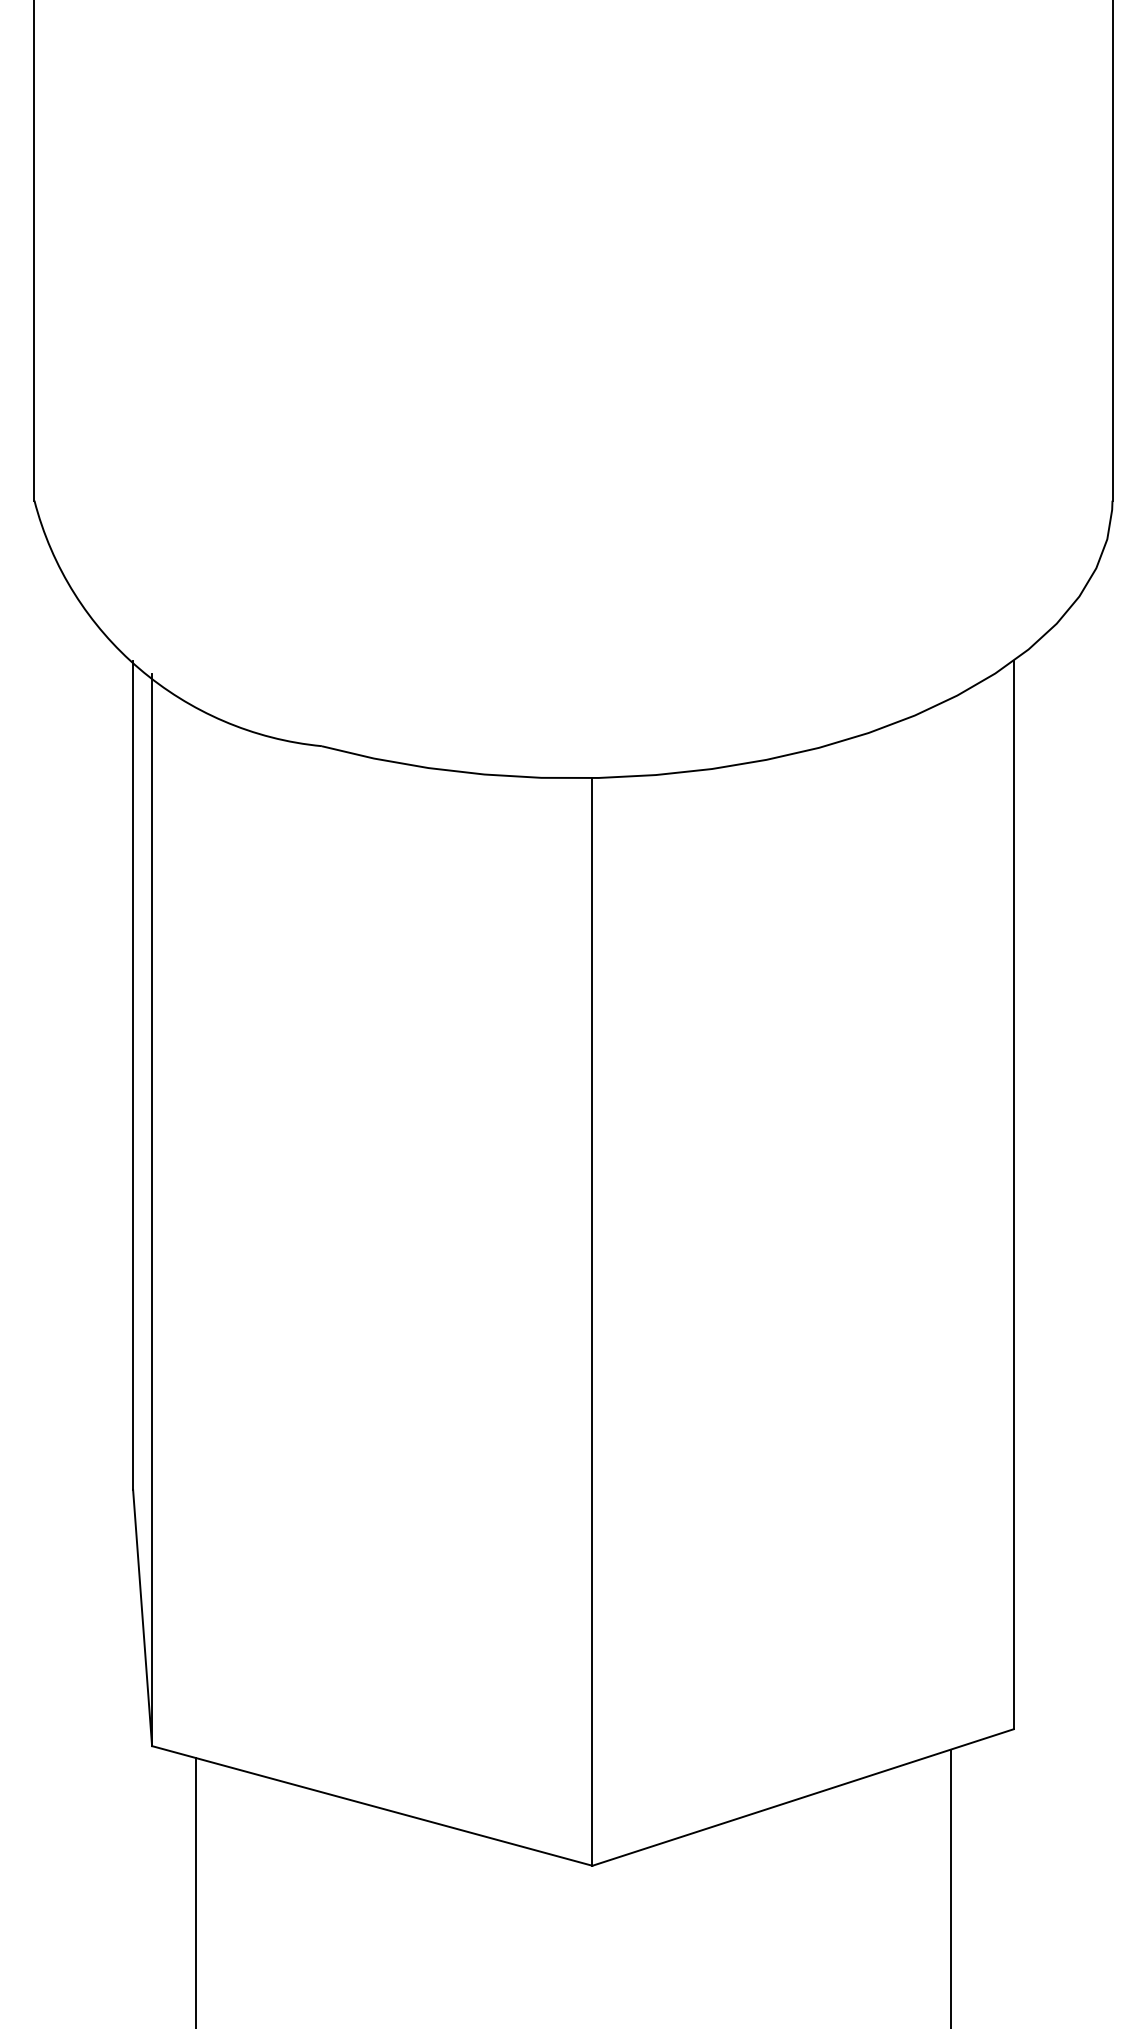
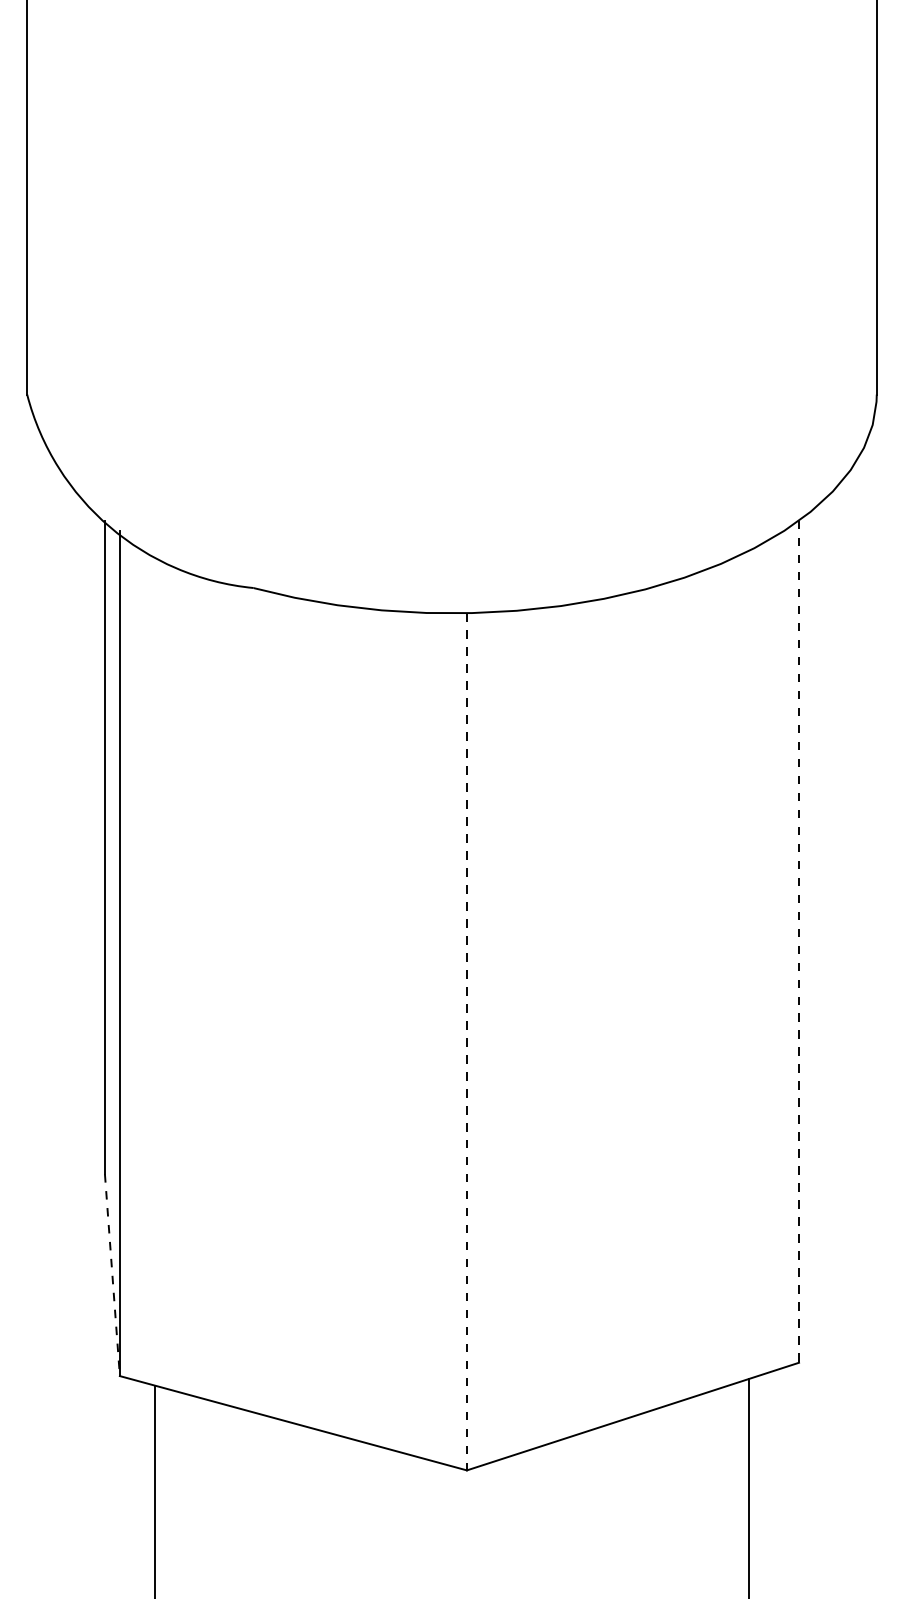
line: (1013, 1195) -> (798, 942), solid -> dashed
line: (592, 1321) -> (466, 1041), solid -> dashed
line: (142, 1618) -> (112, 1275), solid -> dashed

